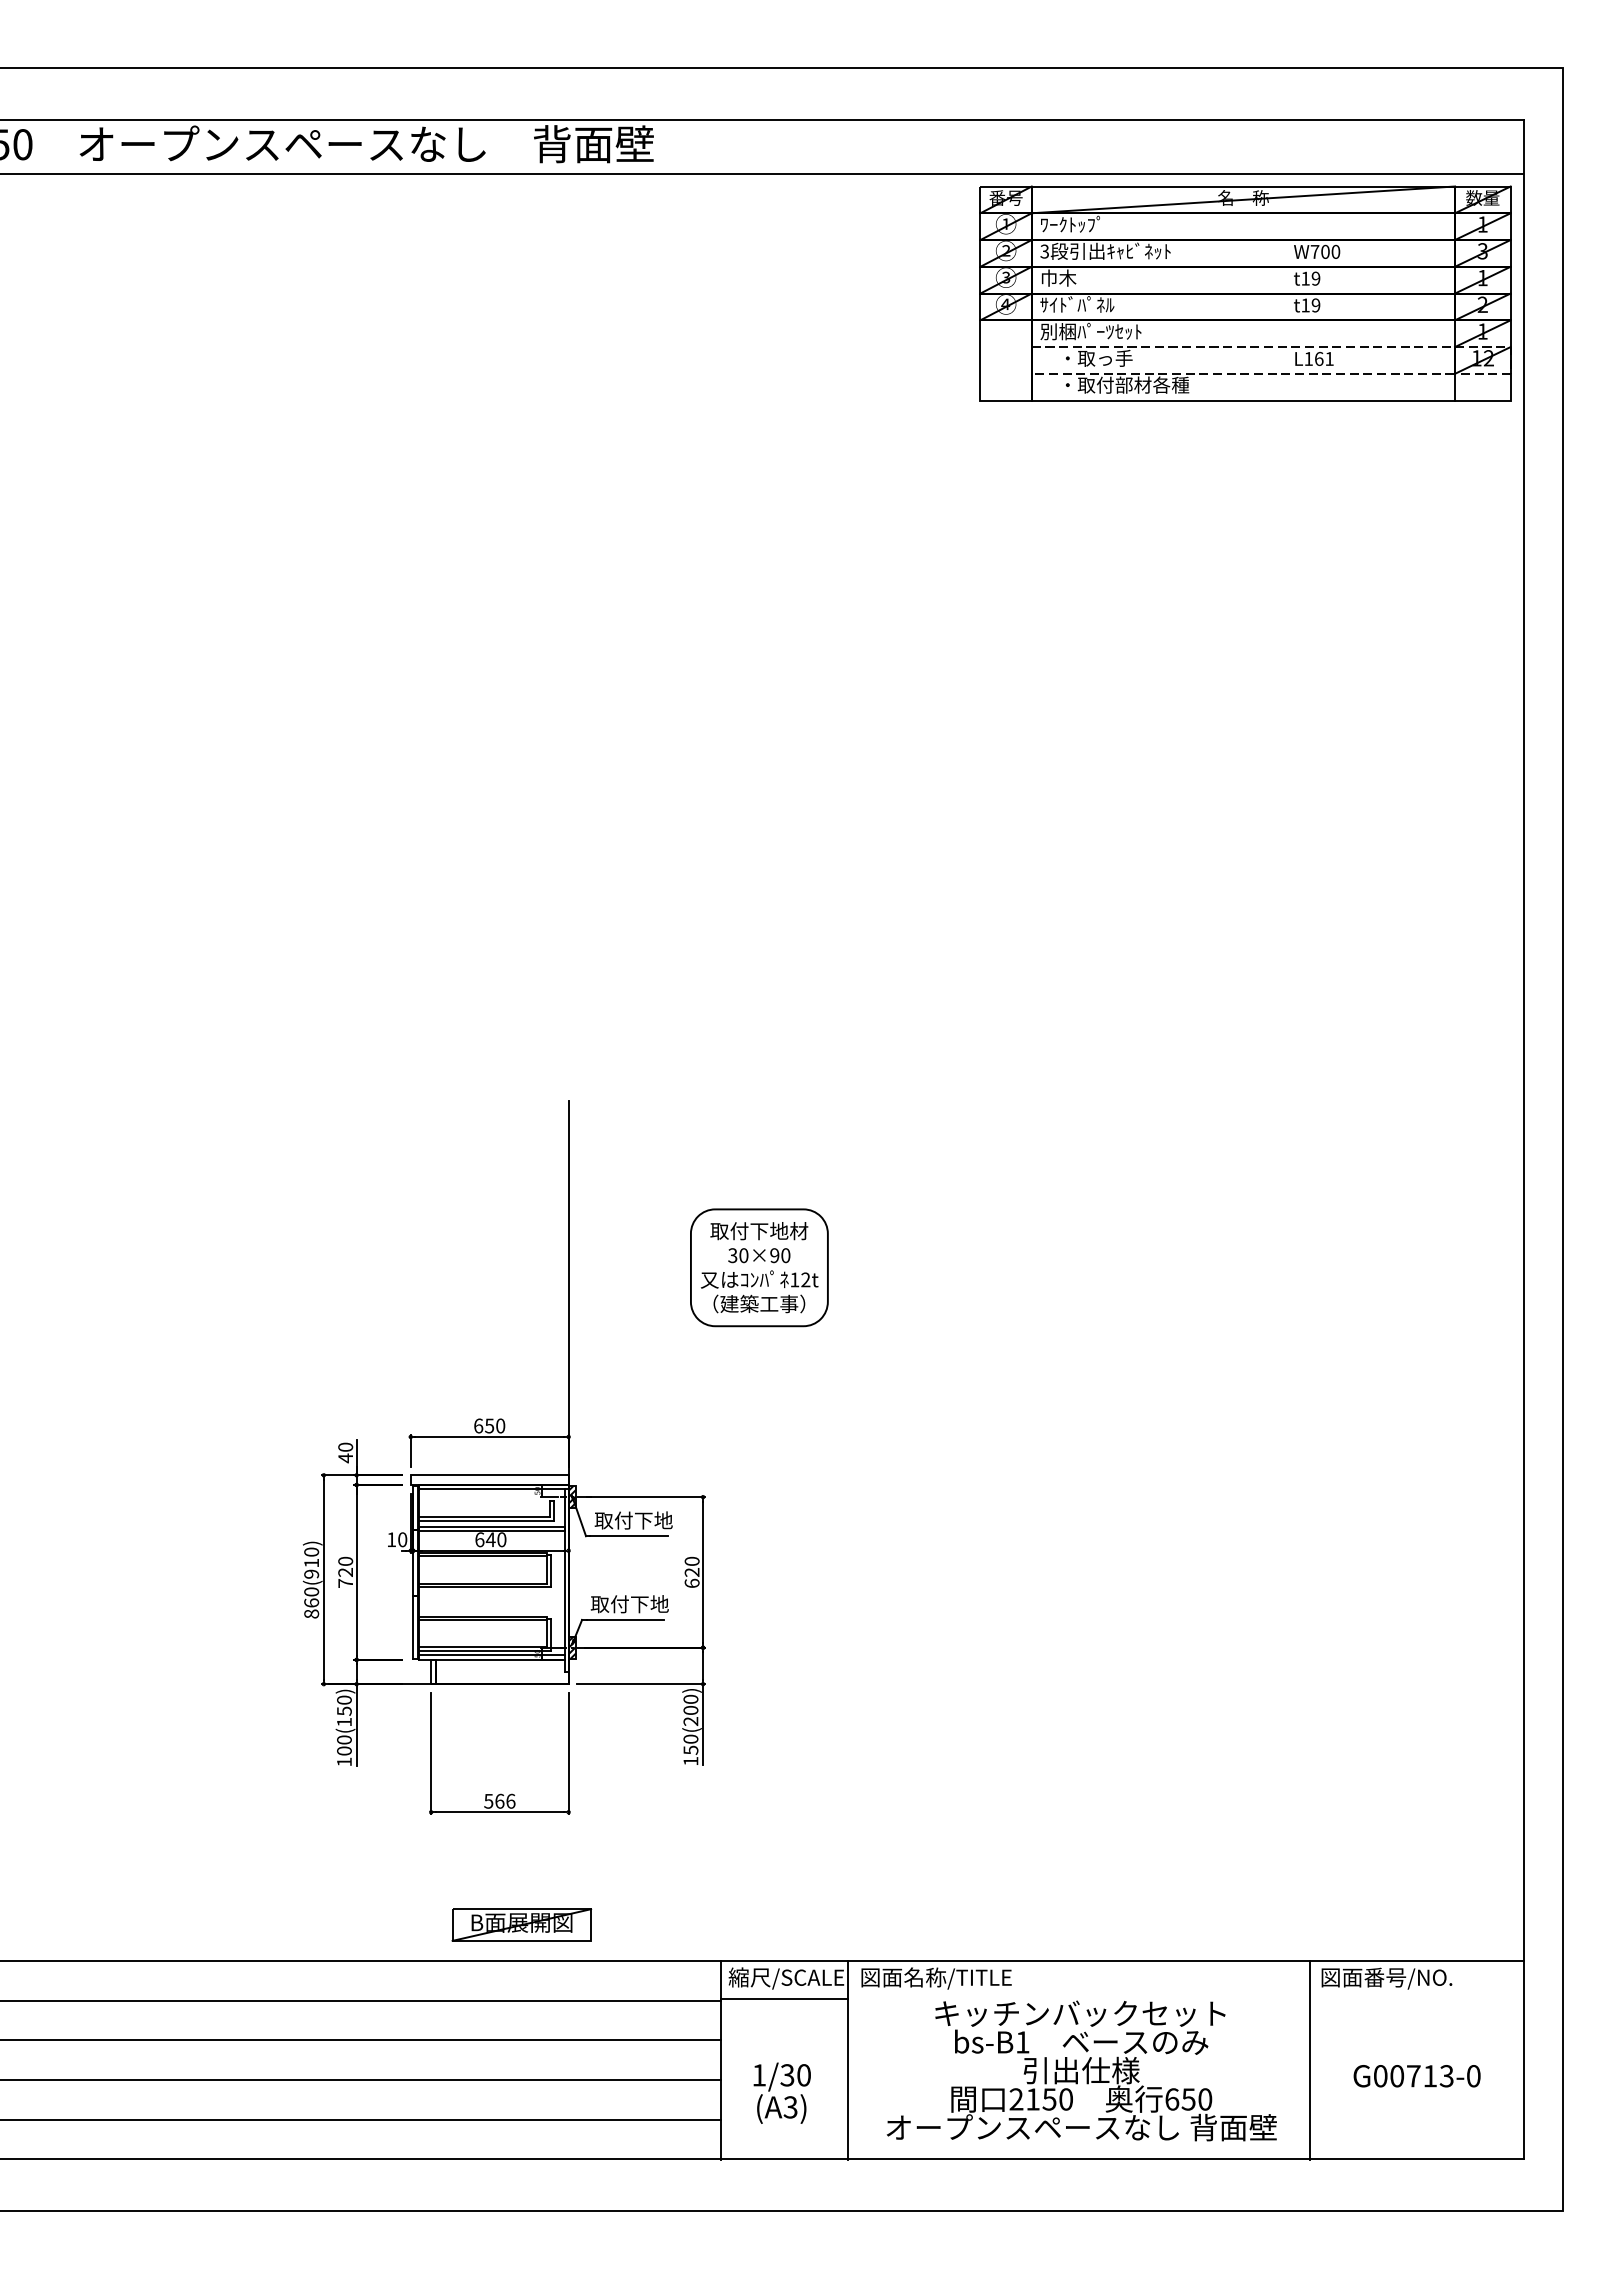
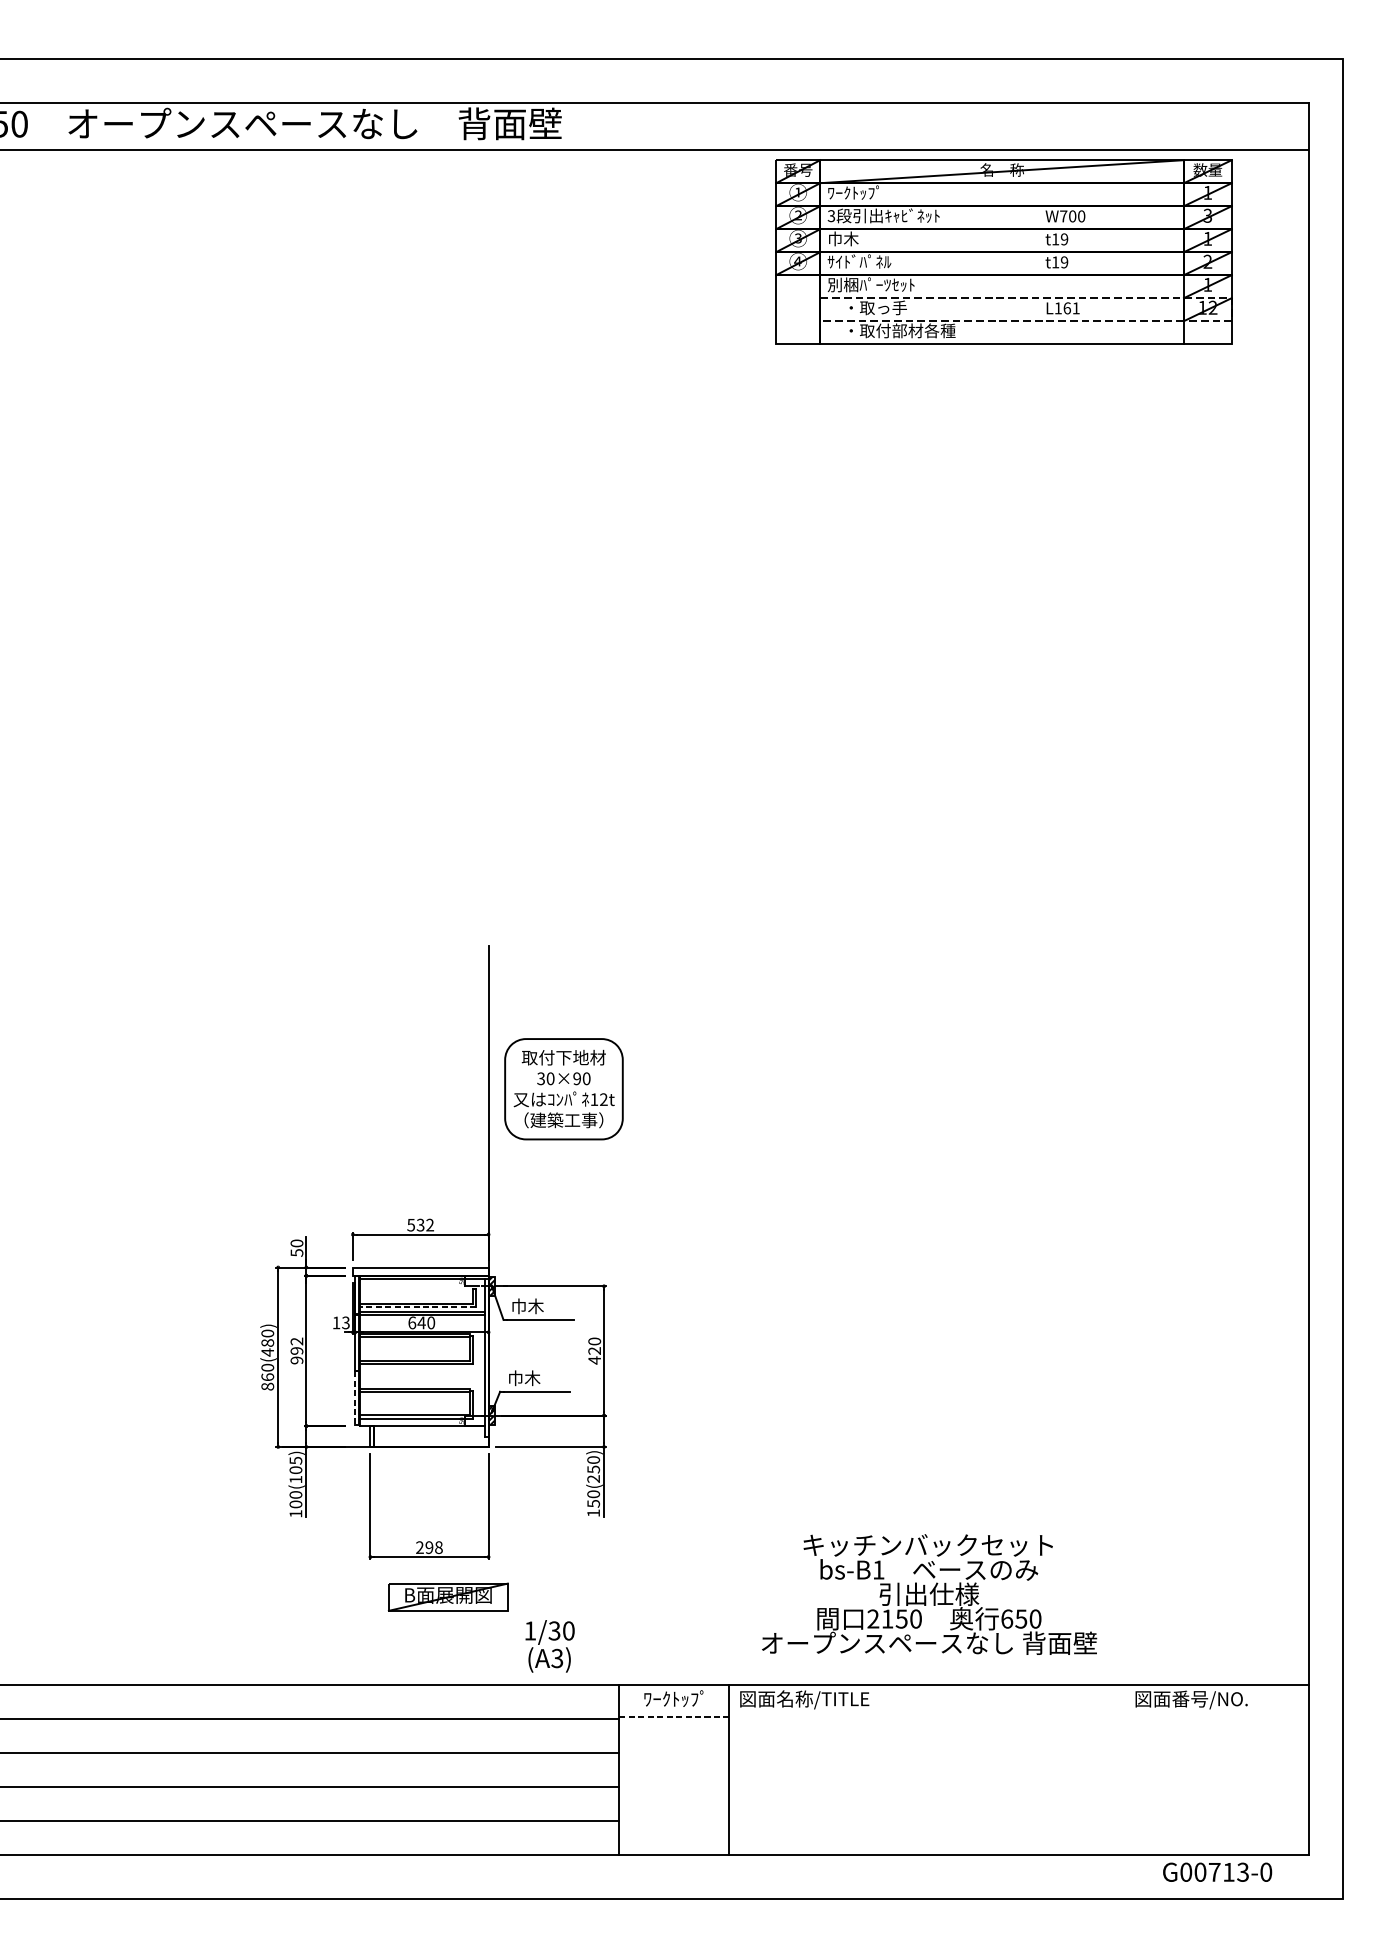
part: (1245, 293) -> (1003, 252), moved
part: (759, 1267) -> (564, 1088), moved
text: (489, 1425) -> (420, 1224), 650 -> 532
text: (345, 1458) -> (296, 1253), 40 -> 50
text: (633, 1520) -> (544, 1306), 取付下地 -> 巾木
line: (486, 1521) -> (417, 1307), solid -> dashed
text: (402, 1539) -> (345, 1322), 10 -> 13
text: (311, 1568) -> (267, 1347), 860(910) -> 860(480)
text: (345, 1571) -> (296, 1350), 720 -> 992
text: (691, 1583) -> (594, 1360), 620 -> 420
text: (629, 1604) -> (540, 1378), 取付下地 -> 巾木
line: (413, 1627) -> (355, 1398), solid -> dashed
line: (491, 1655) -> (422, 1422), removed
text: (344, 1705) -> (295, 1465), 100(150) -> 100(105)
text: (690, 1710) -> (593, 1469), 150(200) -> 150(250)
text: (499, 1800) -> (429, 1546), 566 -> 298
part: (521, 1924) -> (448, 1596), moved
text: (786, 1978) -> (675, 1699), 縮尺/SCALE -> ﾜｰｸﾄｯﾌﾟ
line: (784, 1998) -> (674, 1717), solid -> dashed
line: (1310, 2060) -> (1125, 1770), removed
text: (1081, 2070) -> (929, 1594), moved
text: (1416, 2076) -> (1217, 1872), moved
text: (781, 2092) -> (549, 1645), moved

